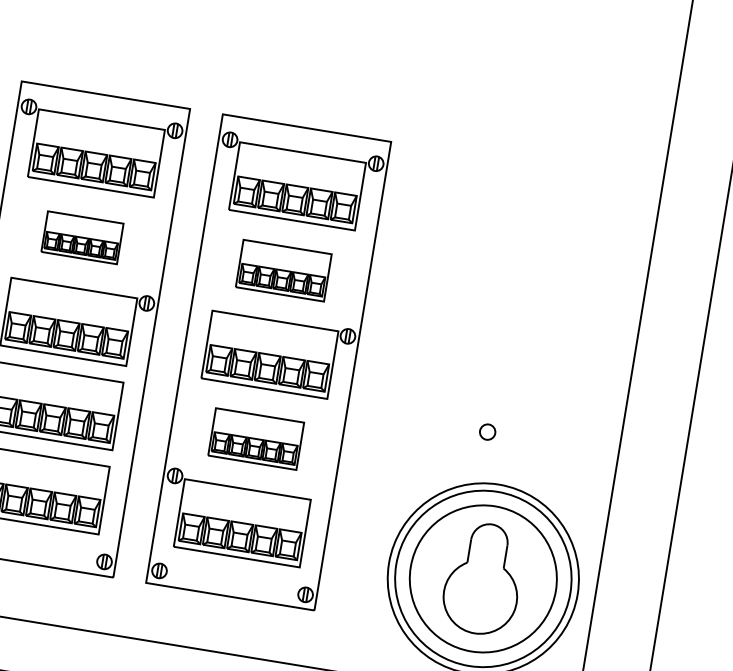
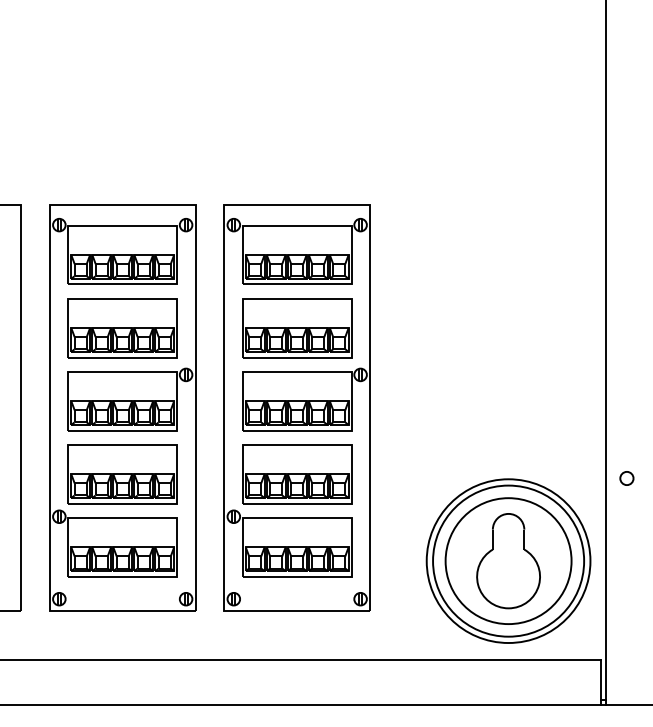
part: (82, 237) -> (122, 328), size x1.67
part: (283, 270) -> (297, 328), size x1.43
circle: (487, 432) -> (626, 478), moved
part: (256, 439) -> (297, 474), size x1.43

